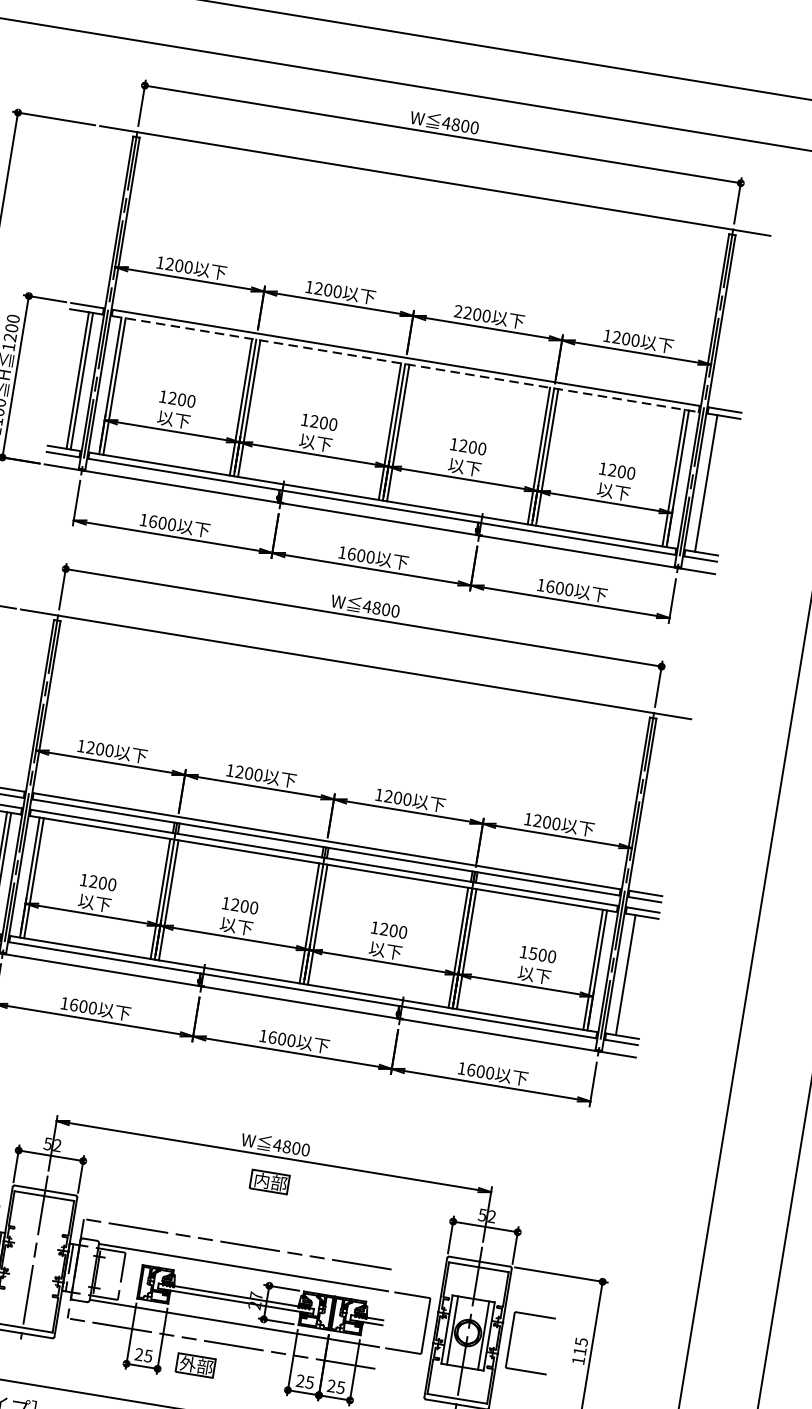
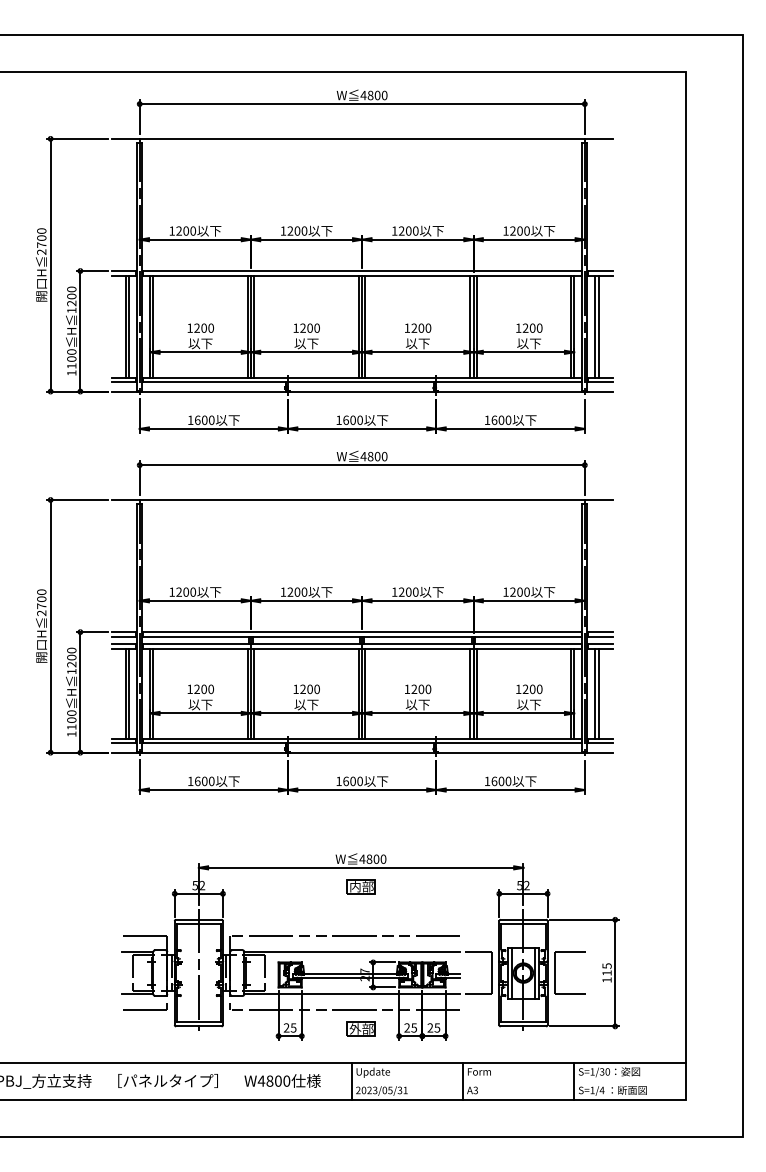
text: (458, 310) -> (394, 230), 2200 -> 1200
line: (405, 363) -> (362, 275), dashed -> solid
line: (710, 483) -> (598, 326), added
text: (533, 953) -> (525, 689), 1500 -> 1200
line: (629, 975) -> (598, 693), added
part: (194, 1364) -> (360, 1028), moved

